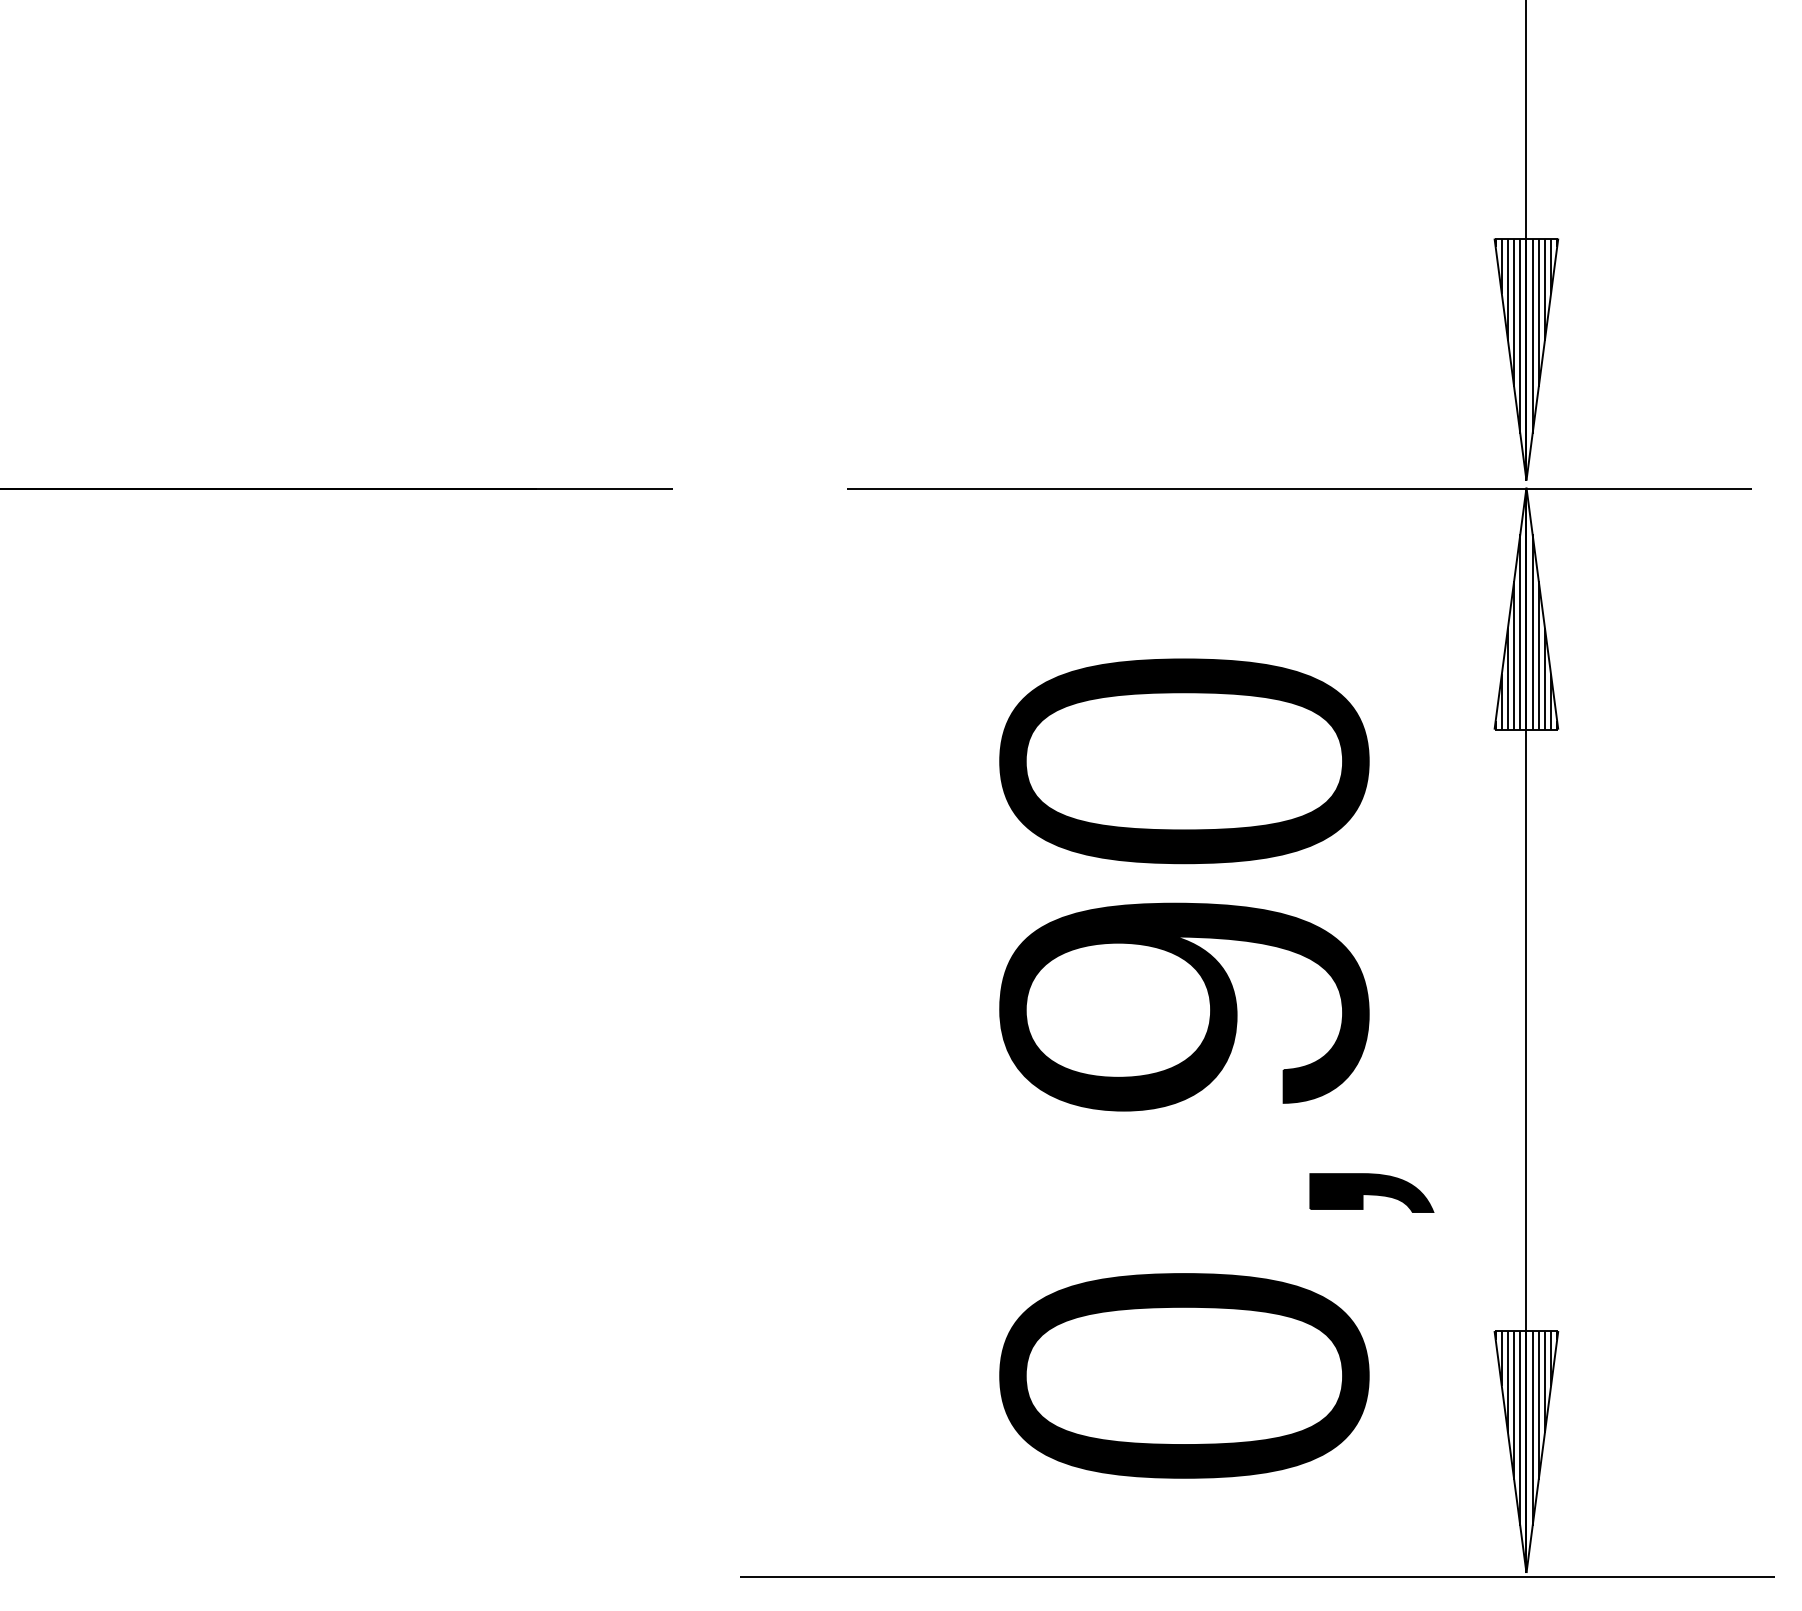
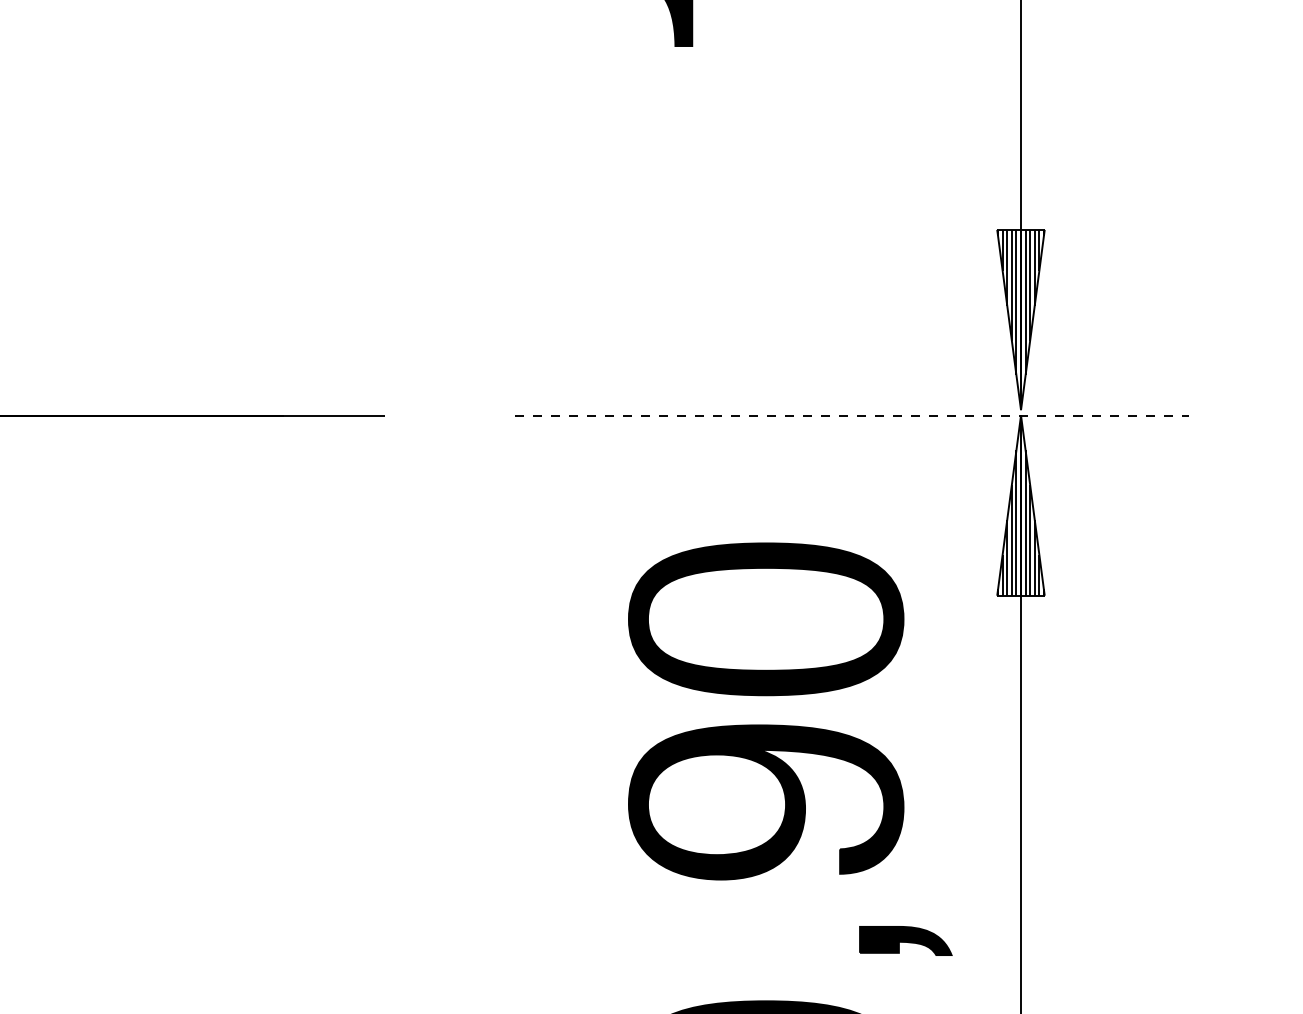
line: (1299, 488) -> (851, 416), solid -> dashed

